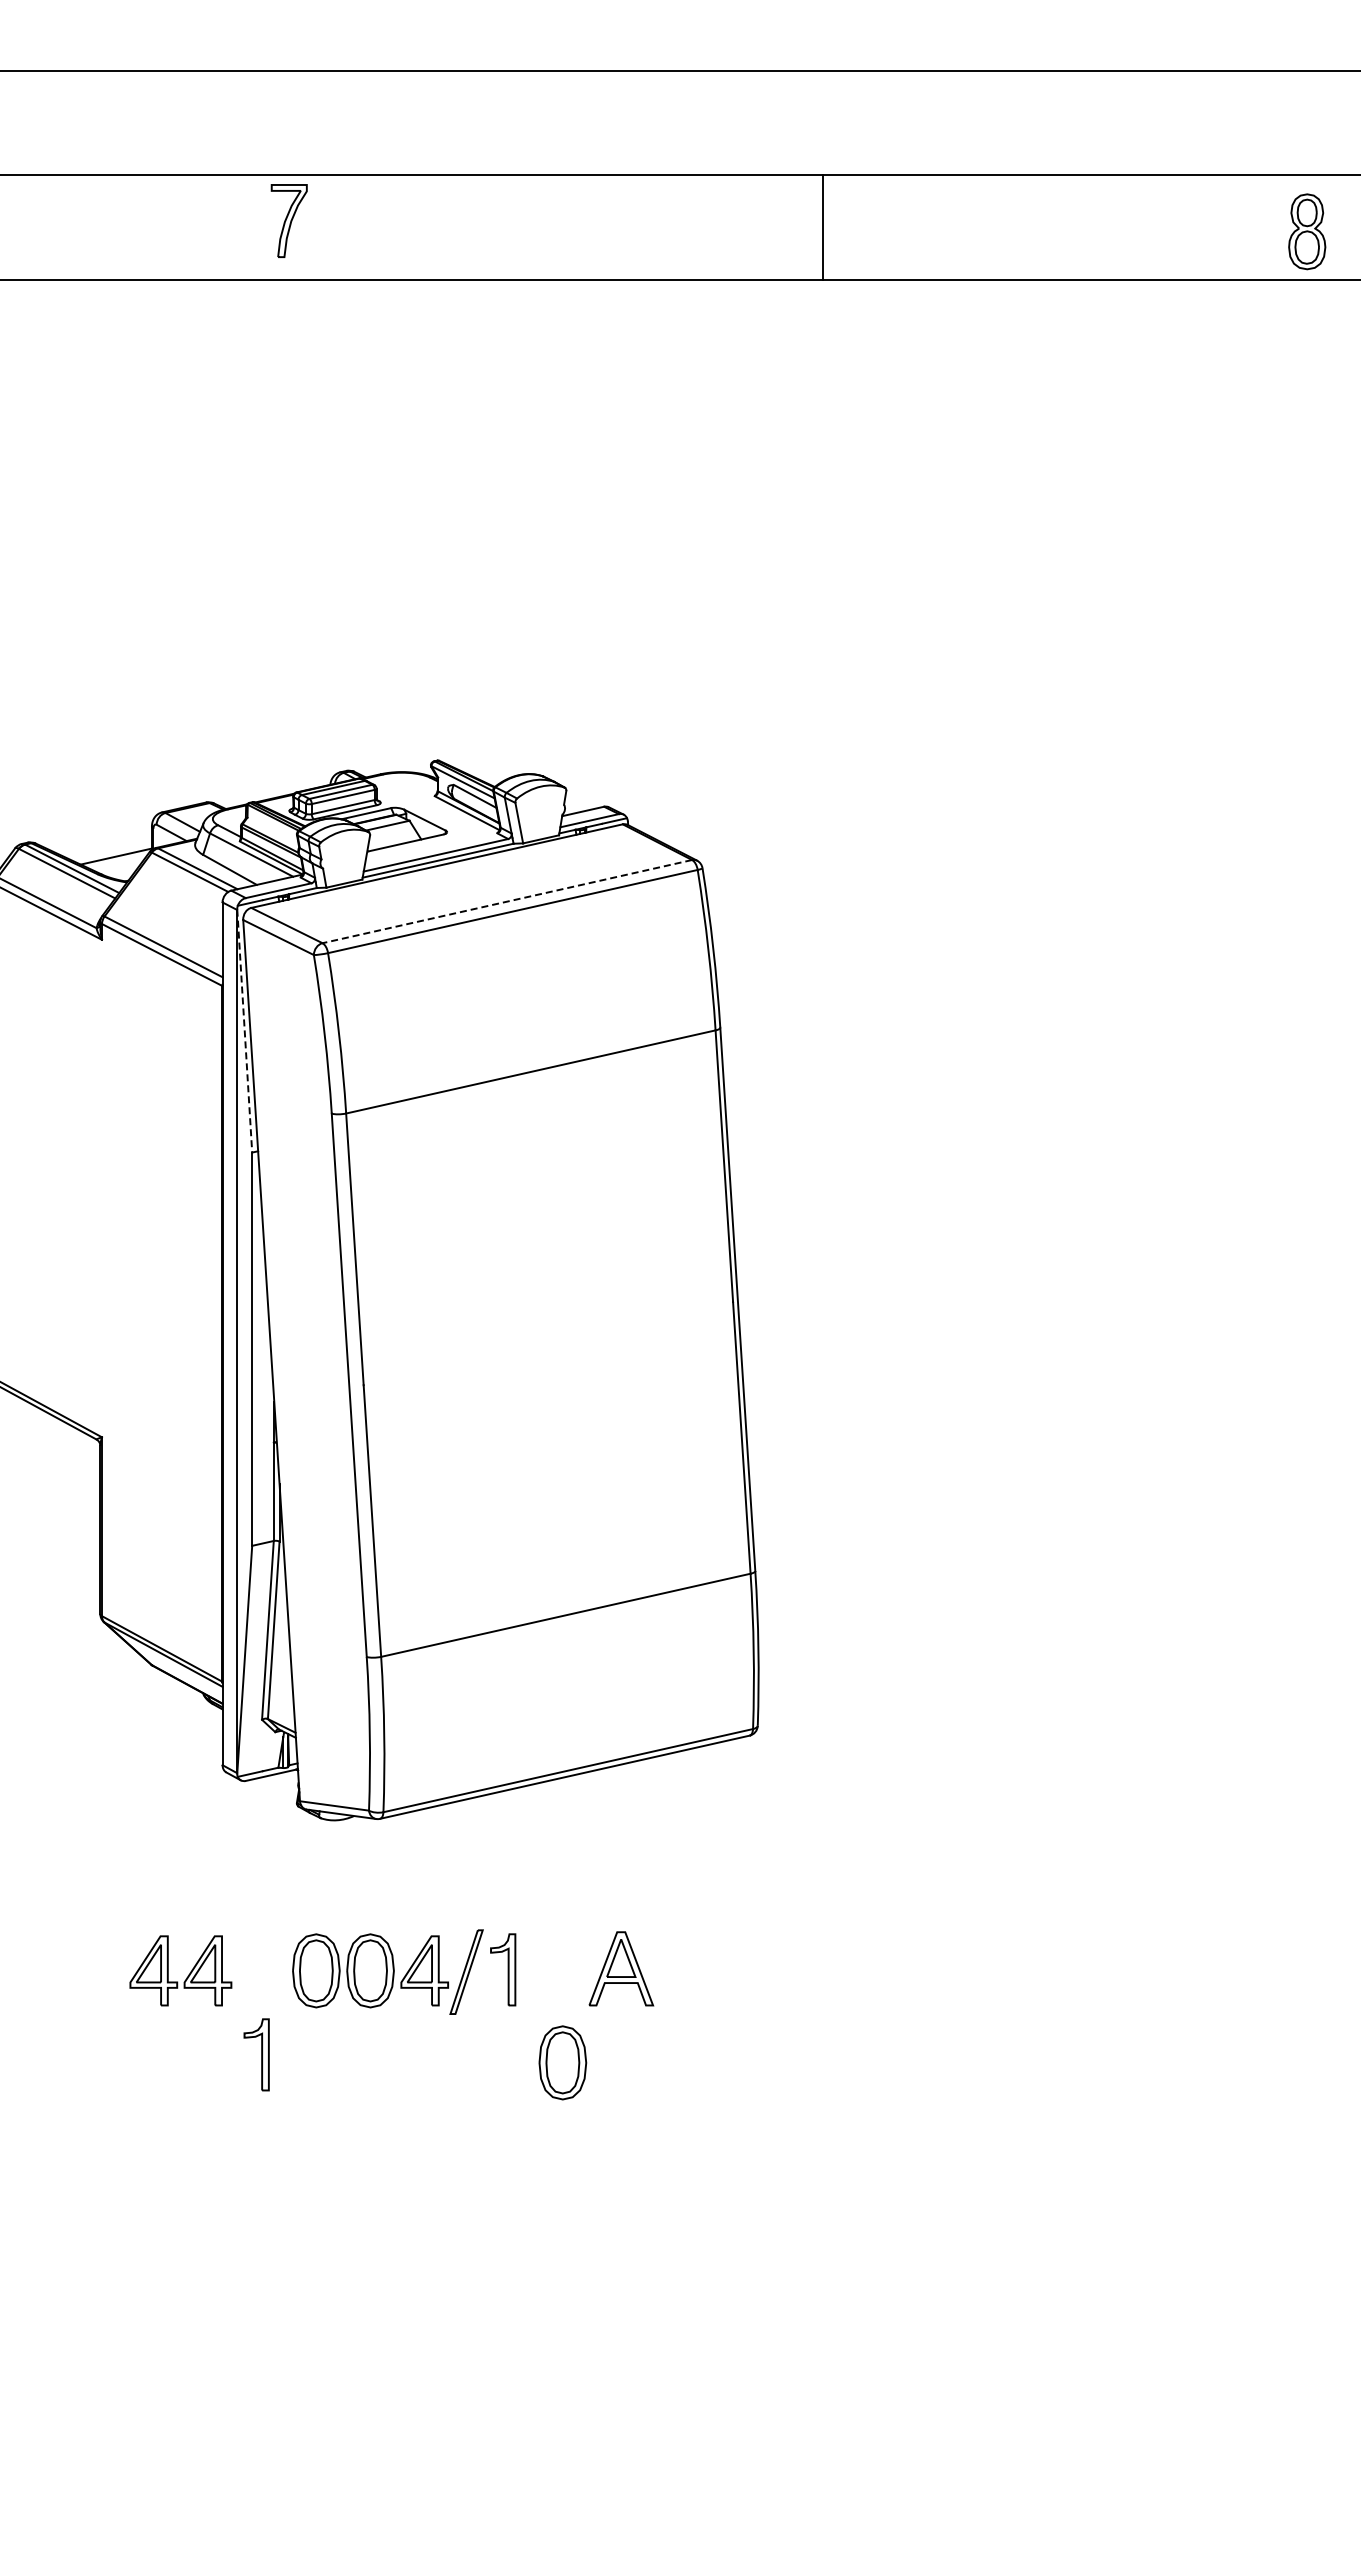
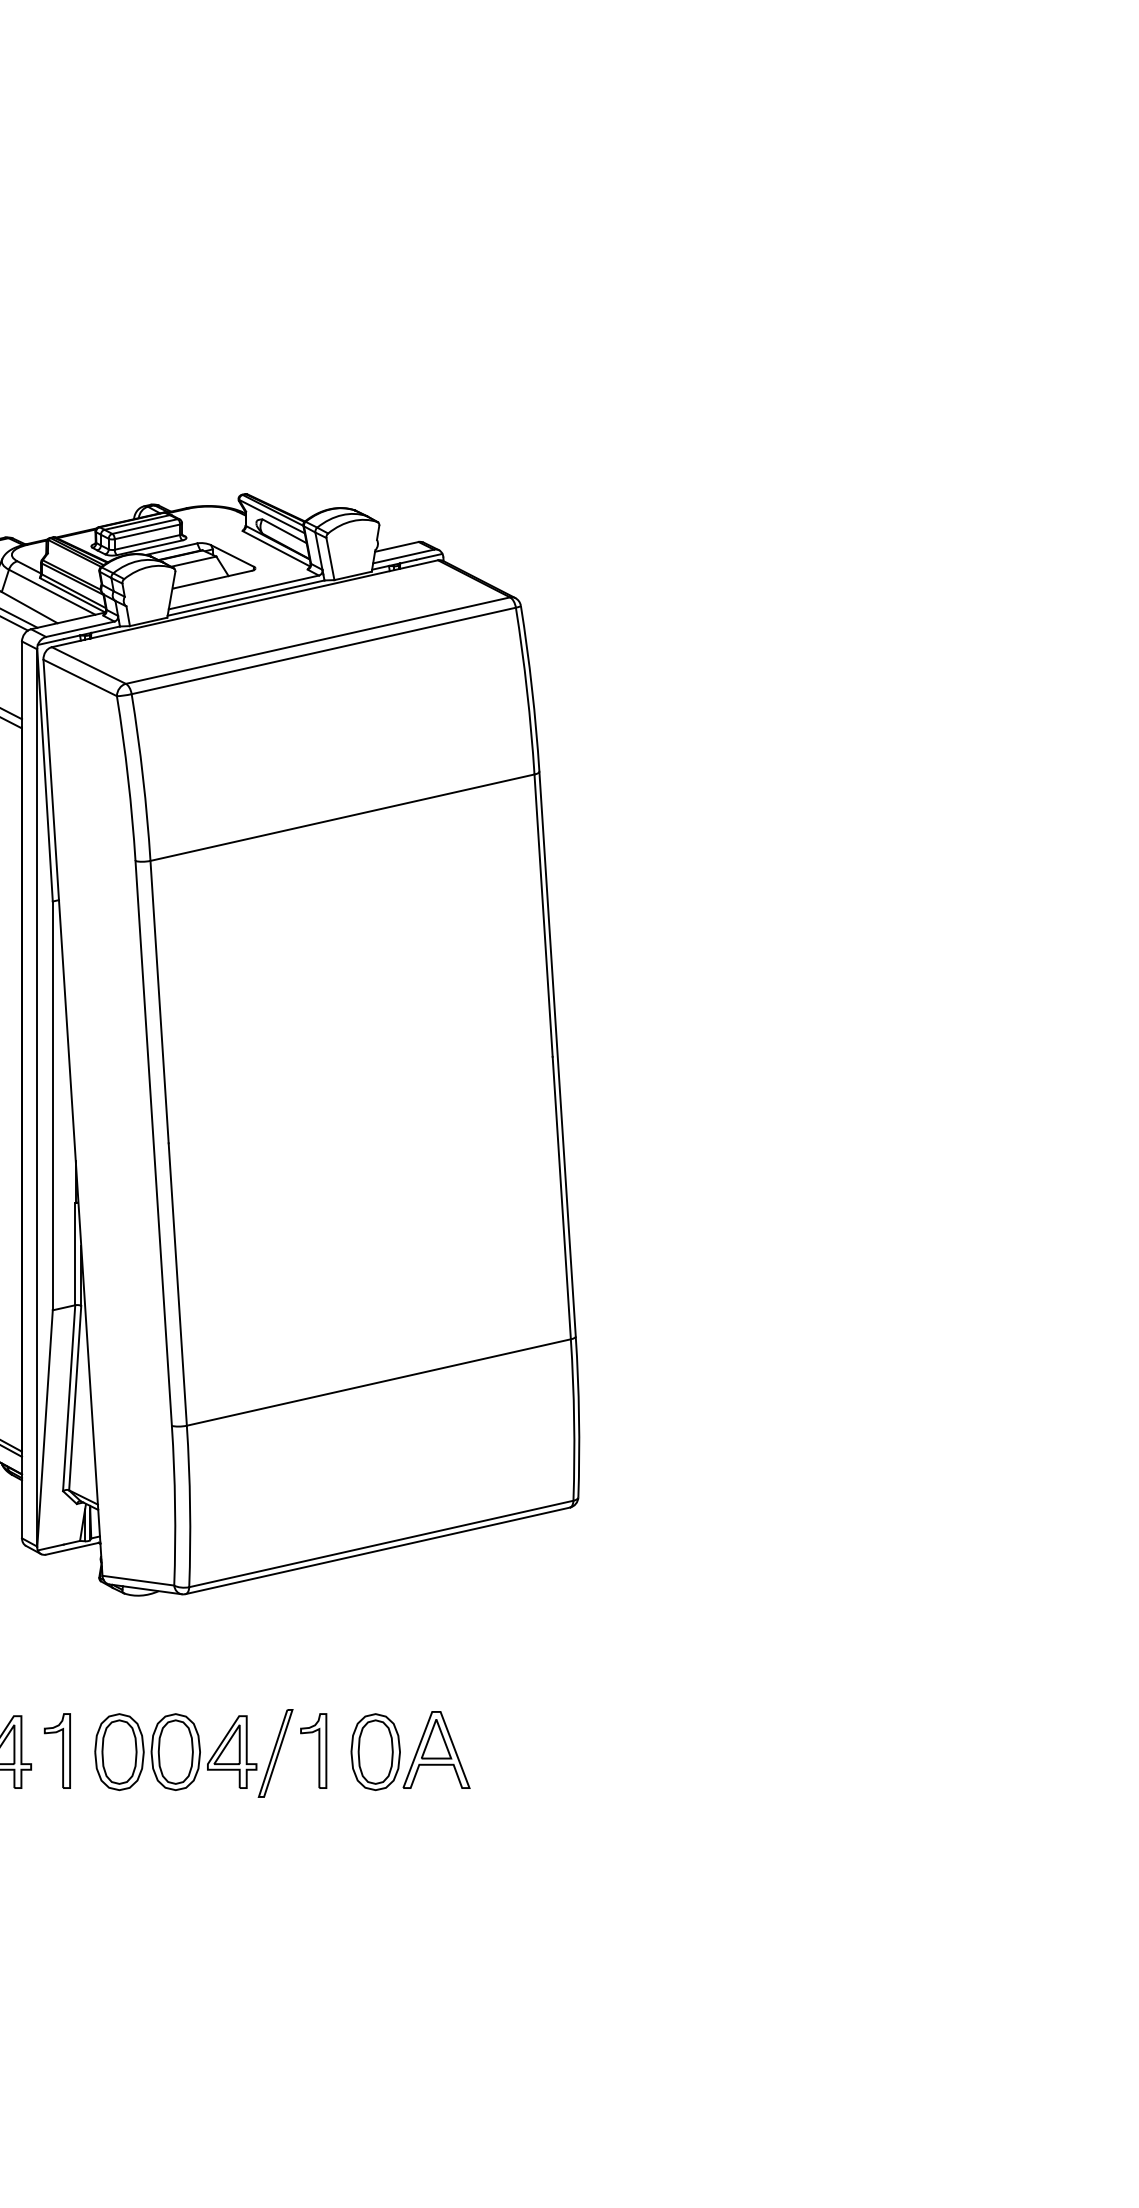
line: (506, 901) -> (317, 640), dashed -> solid
line: (244, 1031) -> (44, 775), dashed -> solid
part: (256, 2054) -> (57, 1750), moved
part: (562, 2062) -> (375, 1751), moved

